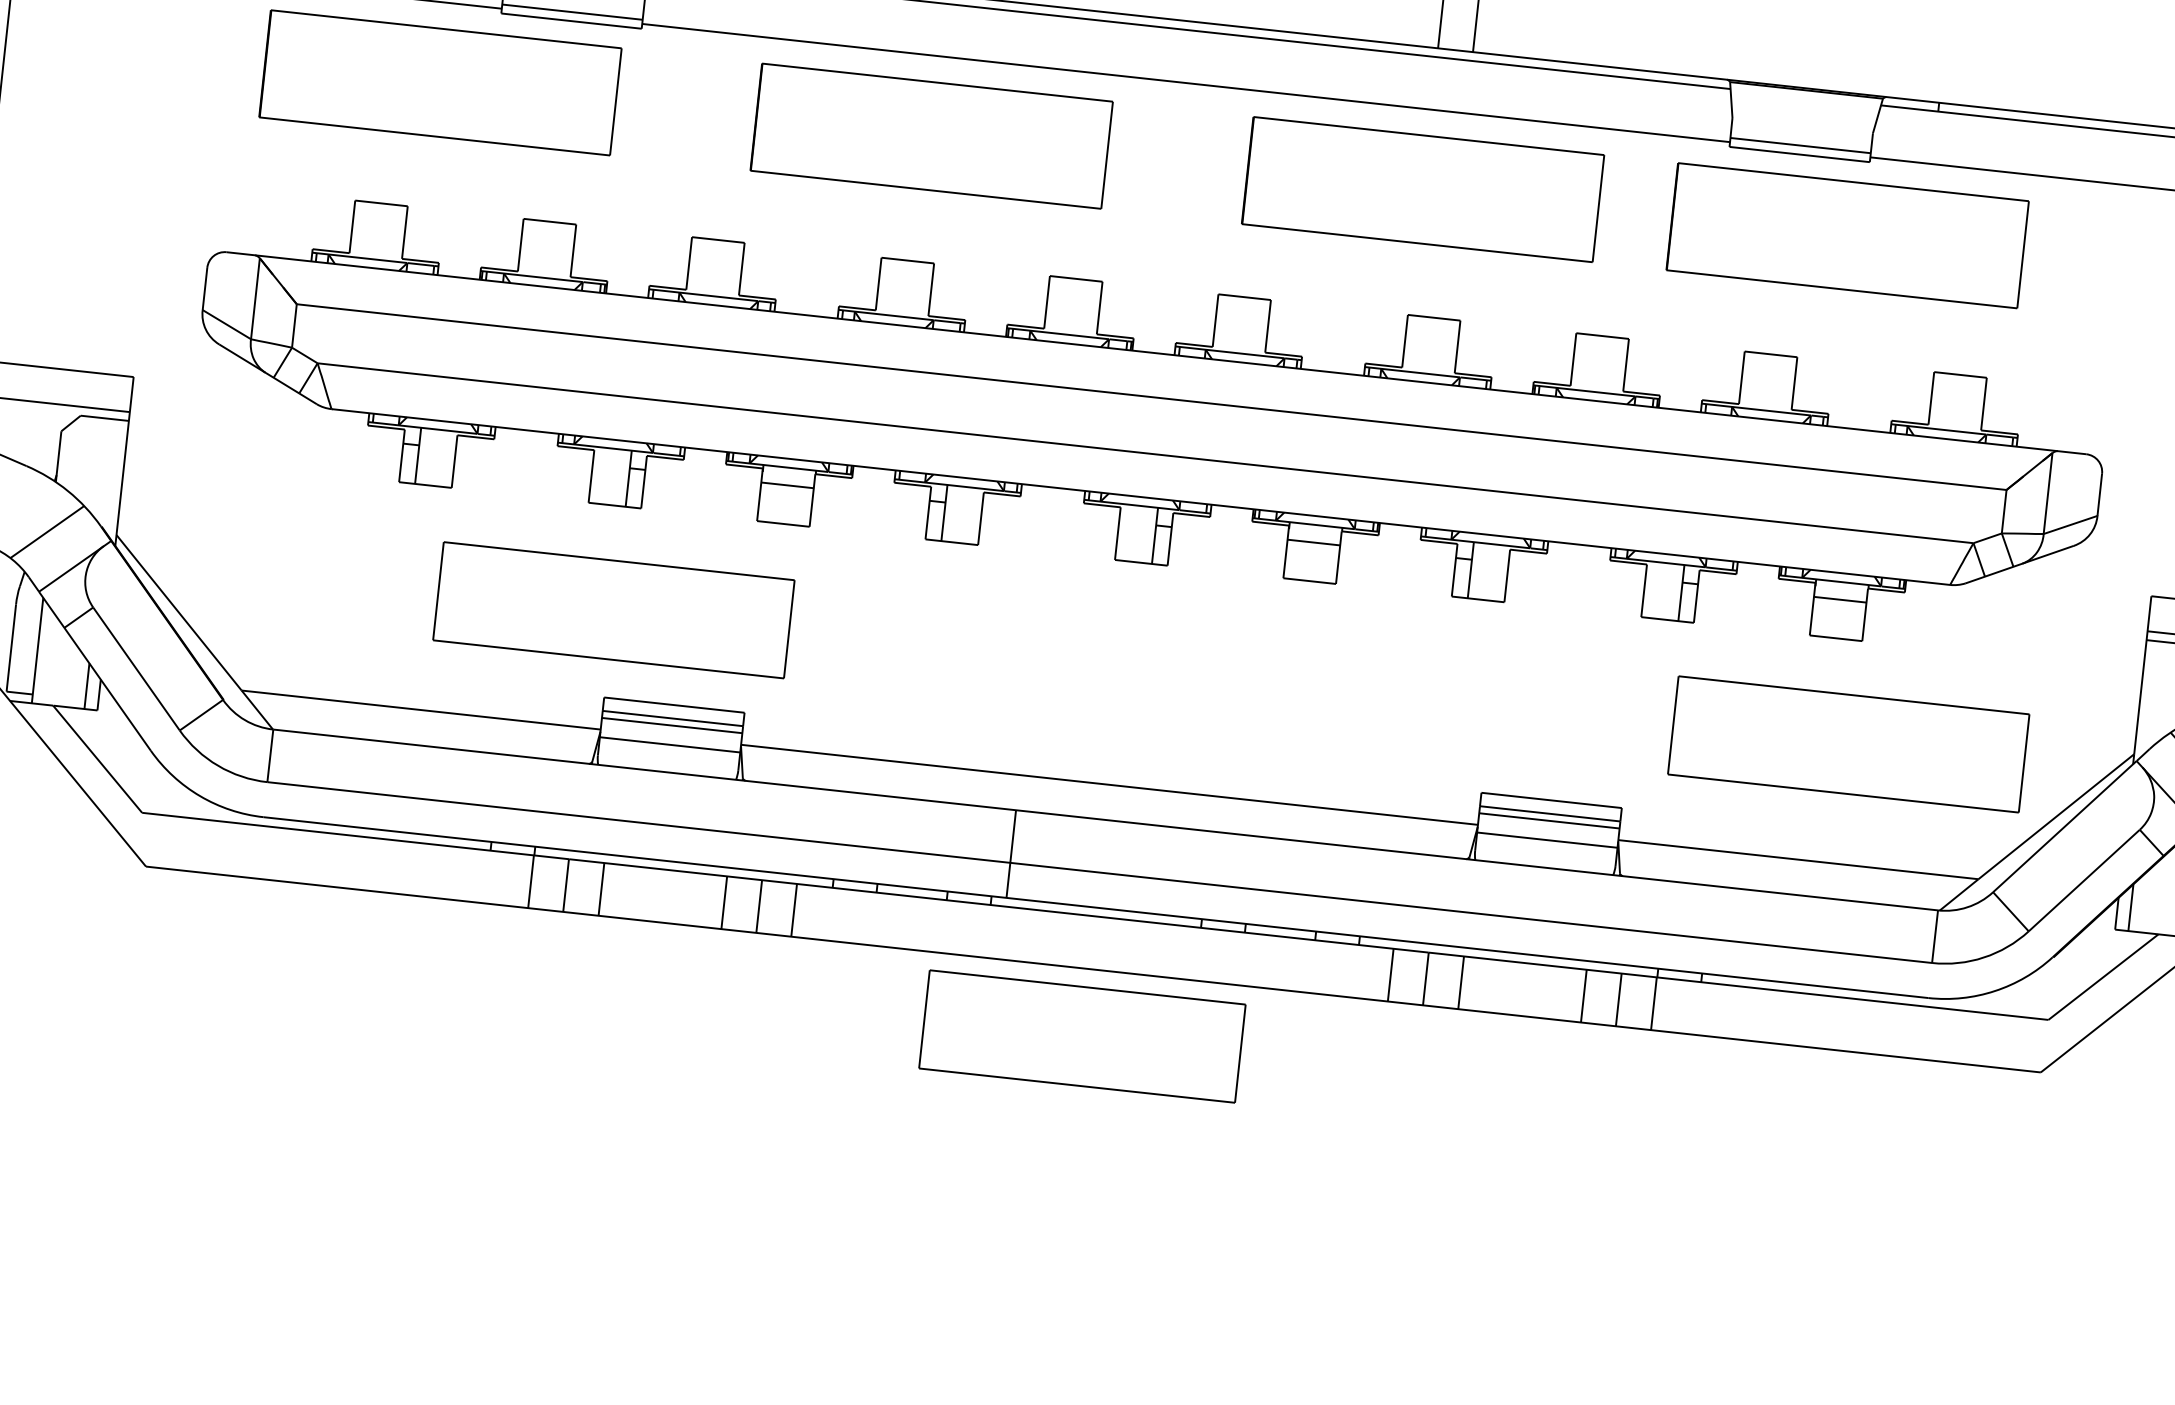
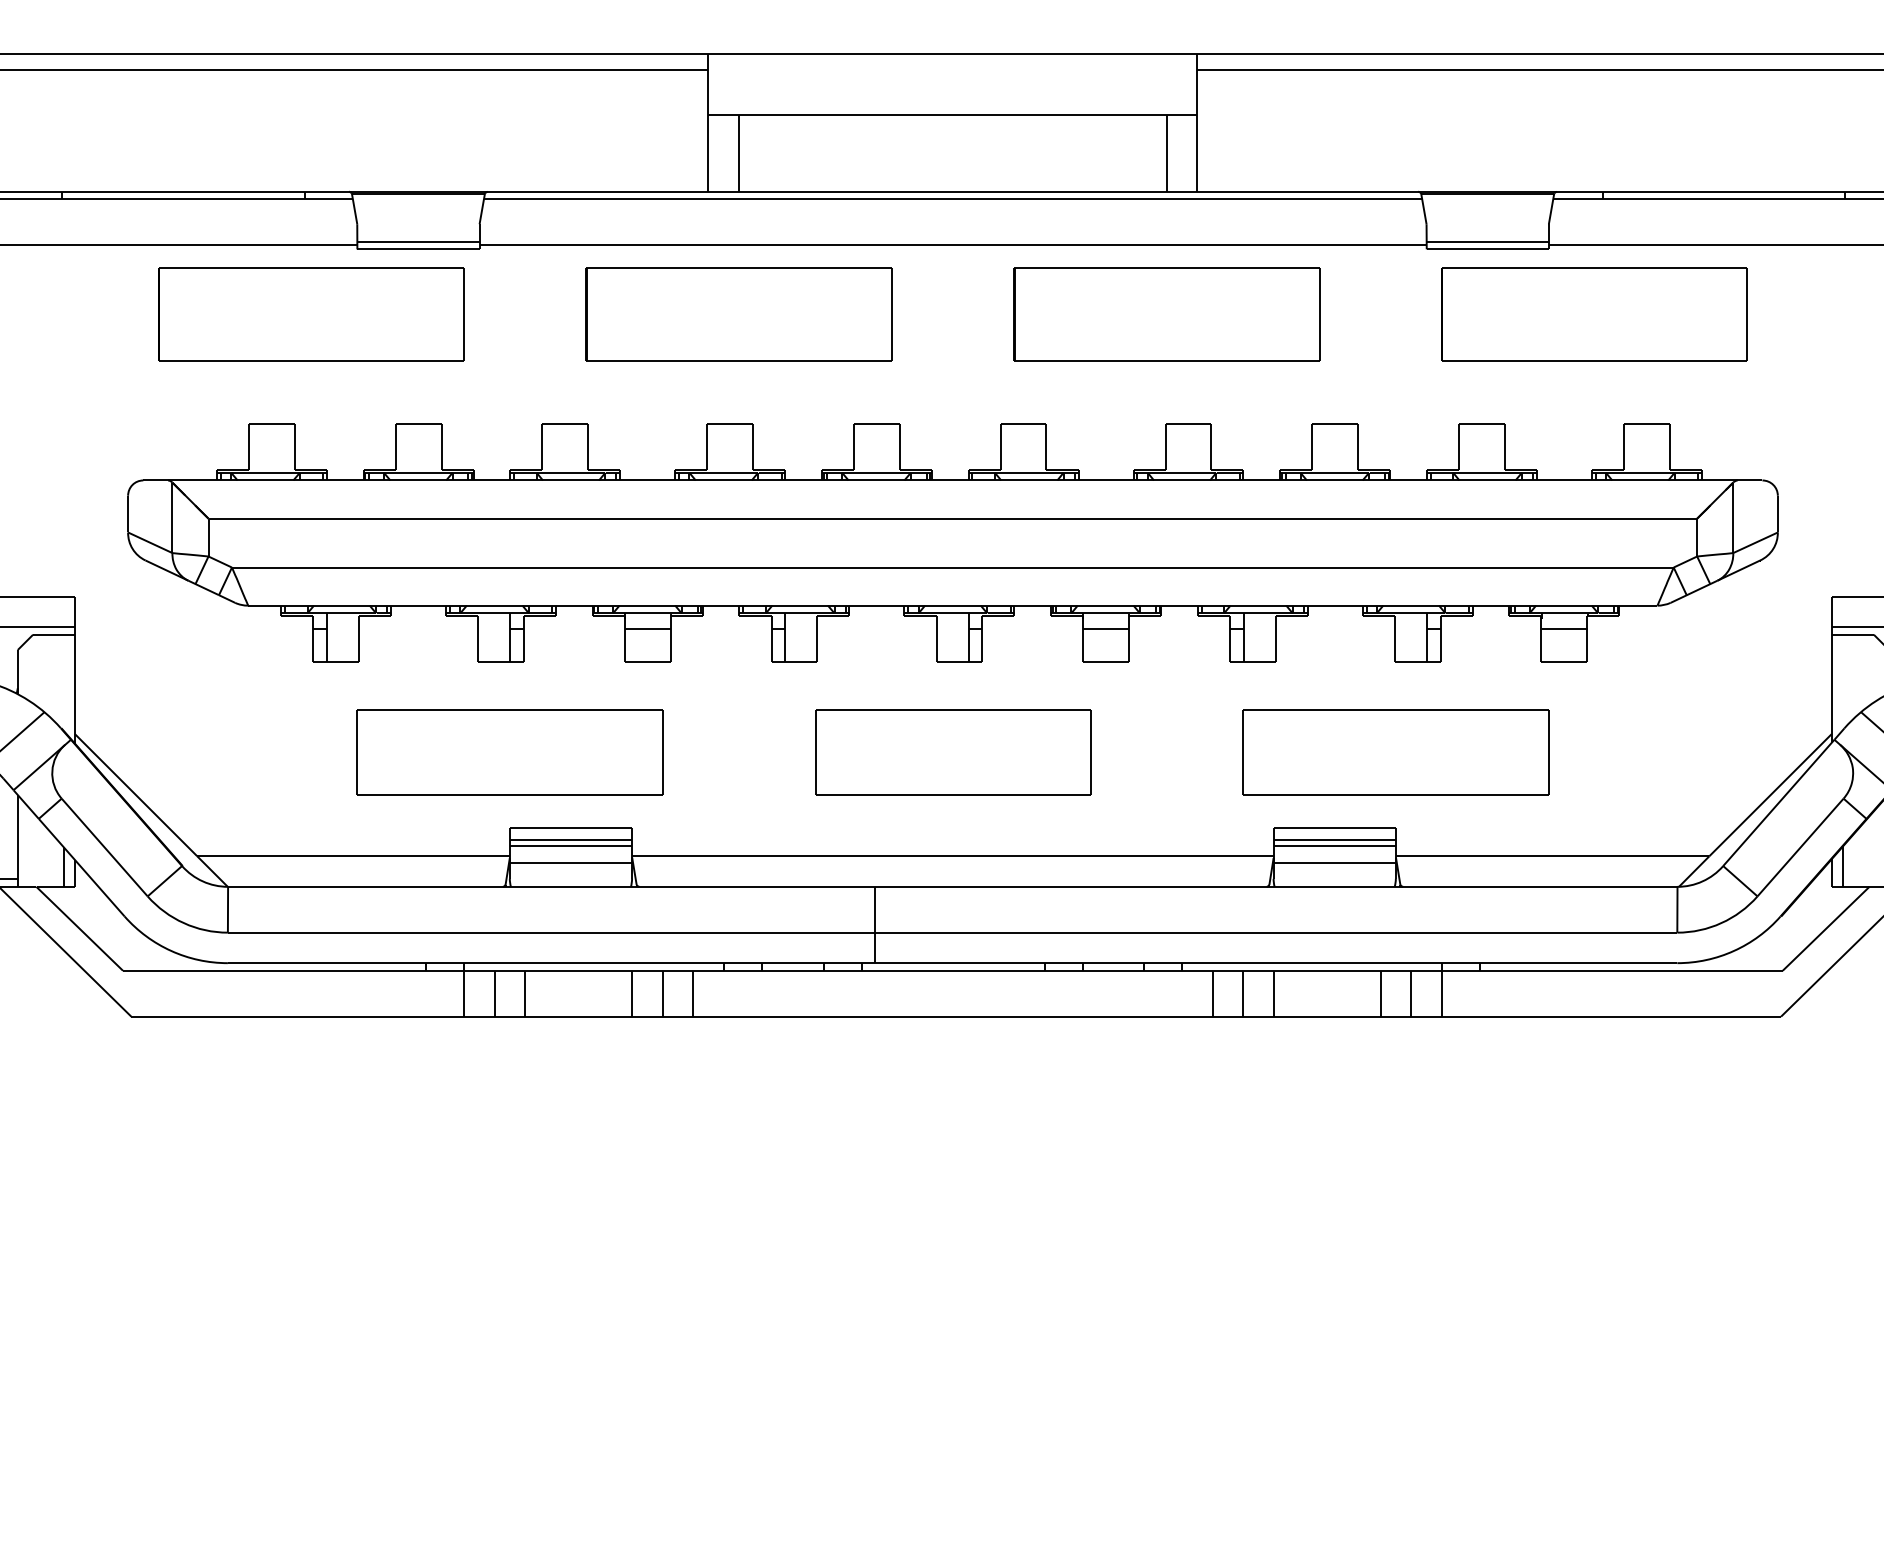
part: (1847, 235) -> (1594, 314), moved
part: (1847, 744) -> (1395, 752), moved
part: (1082, 1036) -> (953, 752), moved

